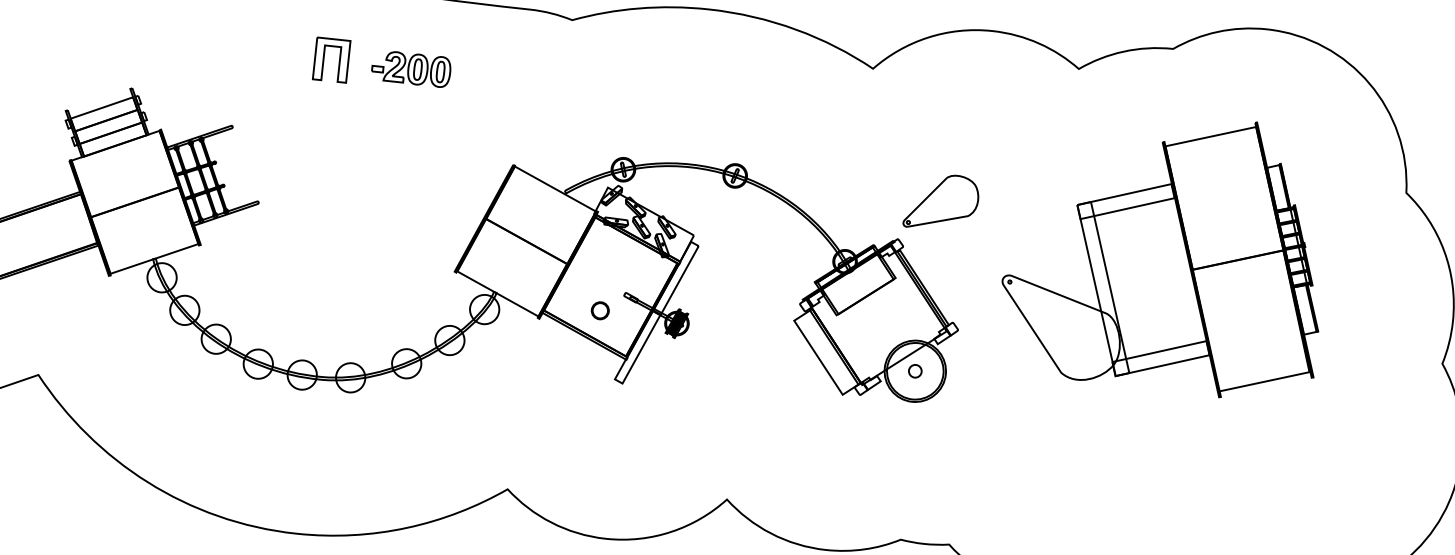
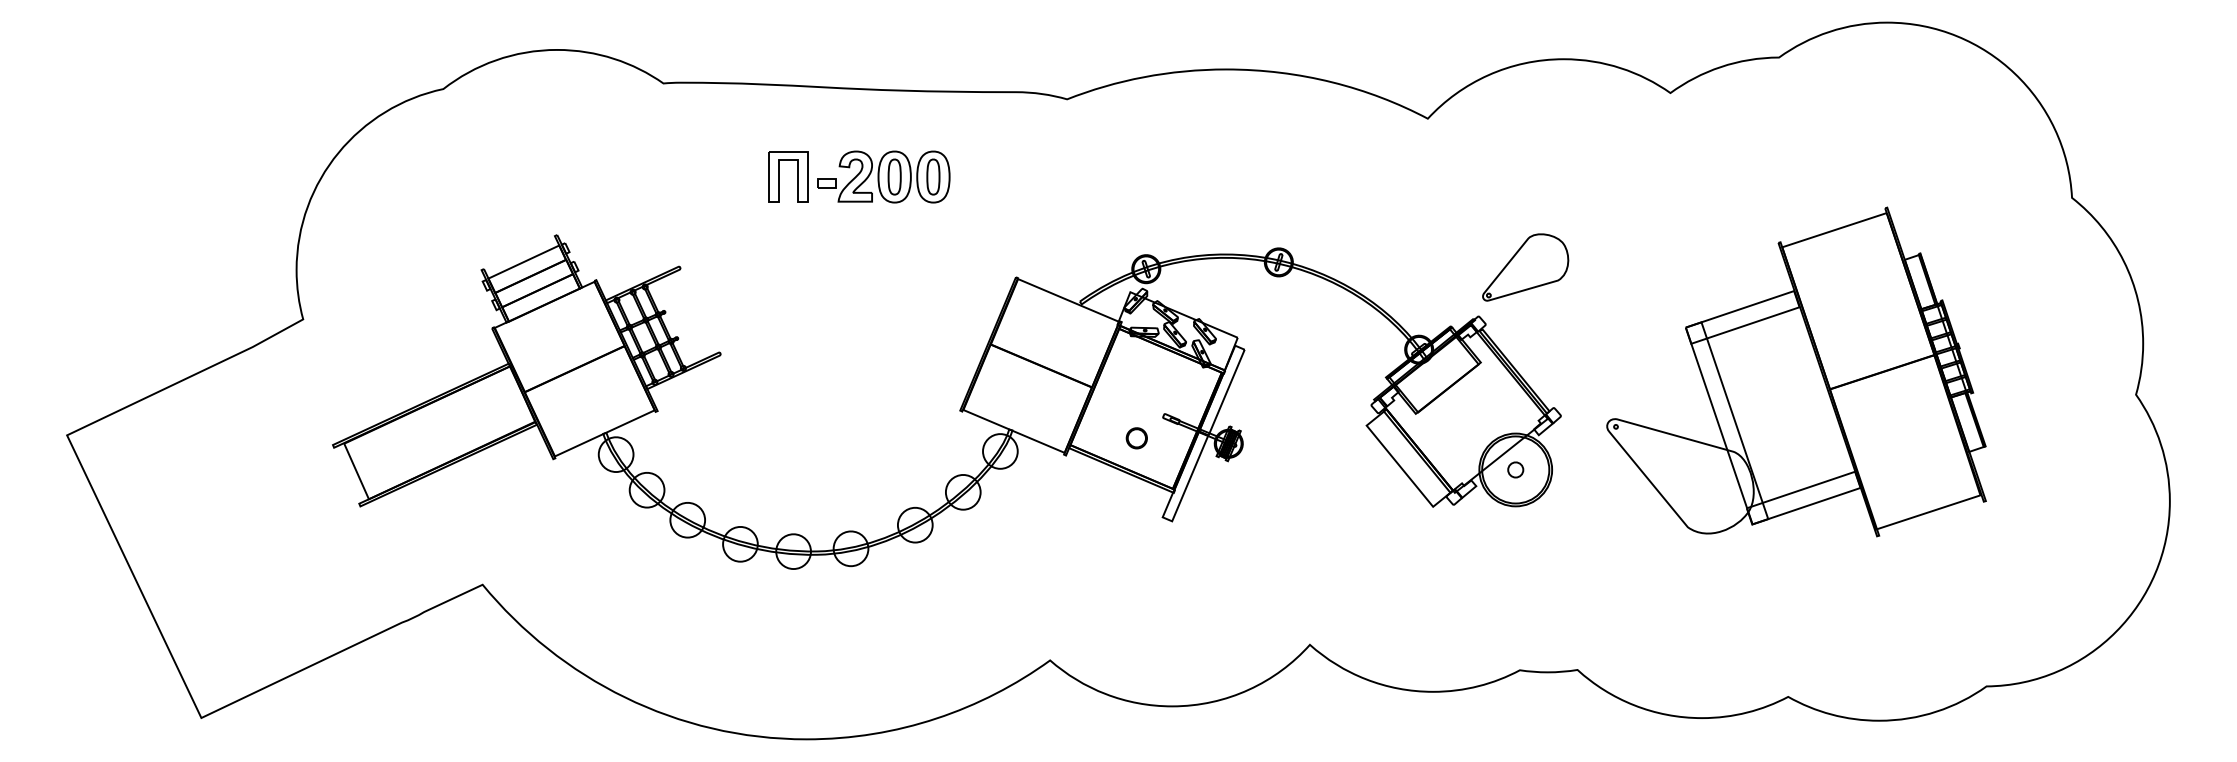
part: (411, 68) -> (883, 176), size x1.43
part: (1166, 251) -> (1796, 371), moved

